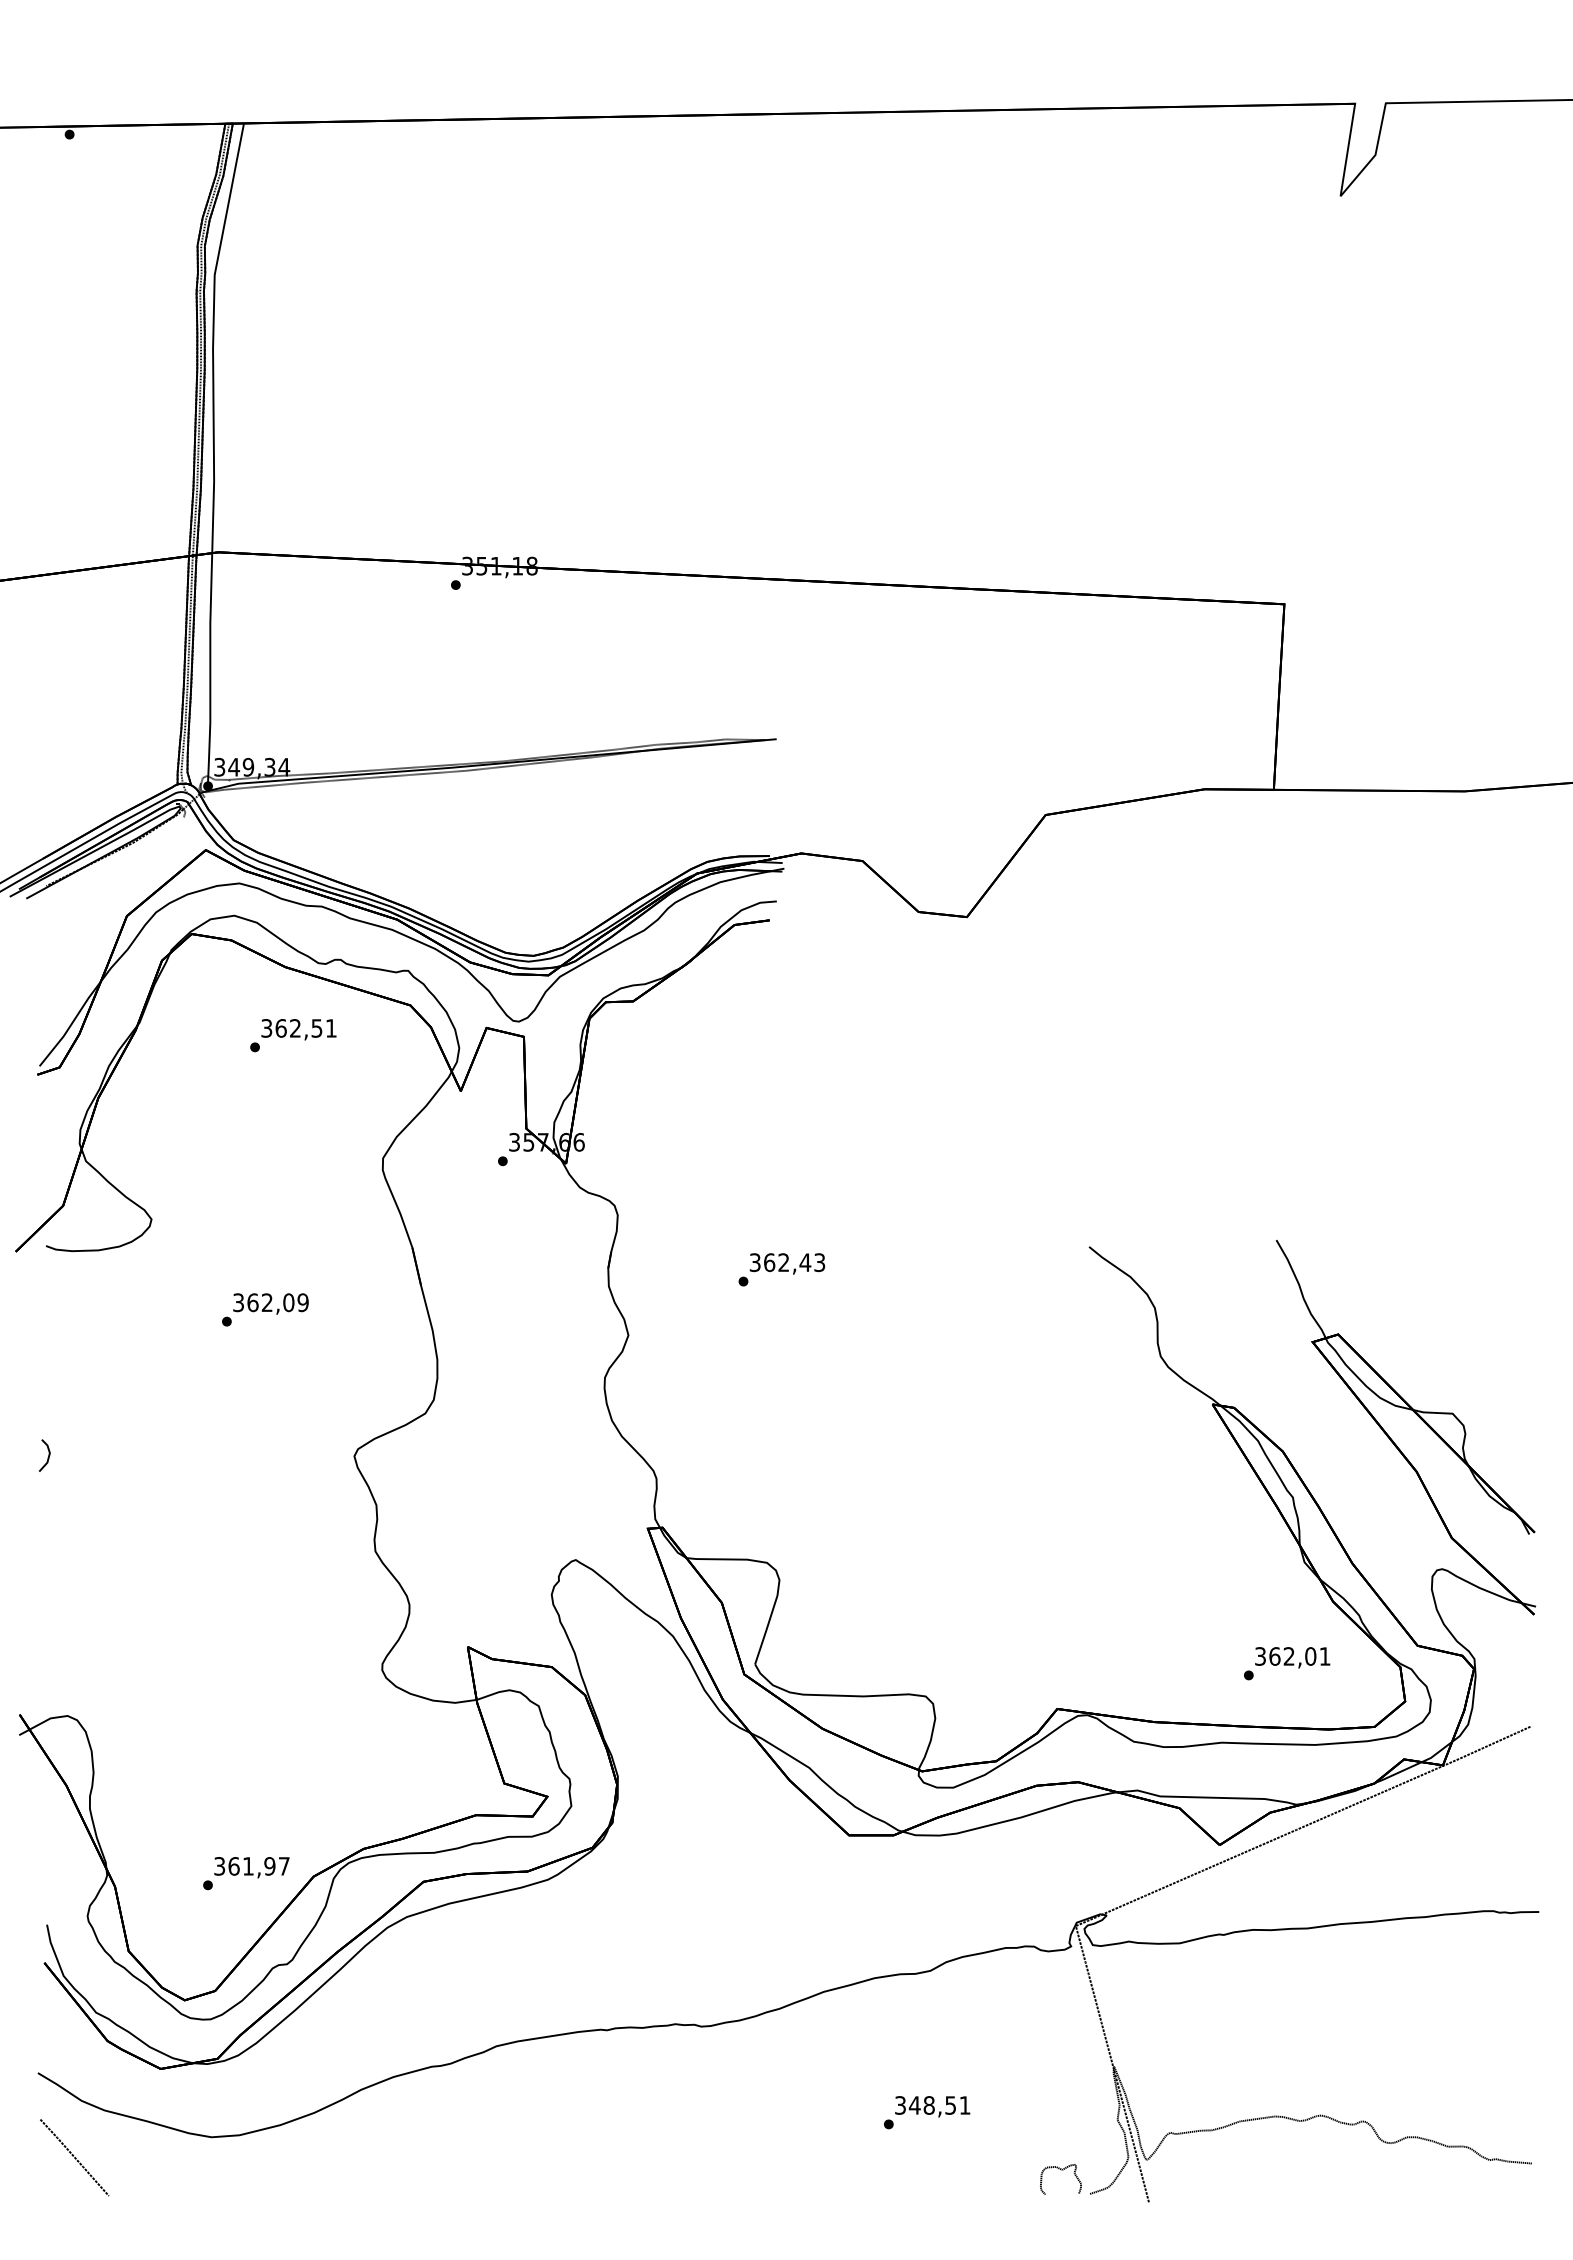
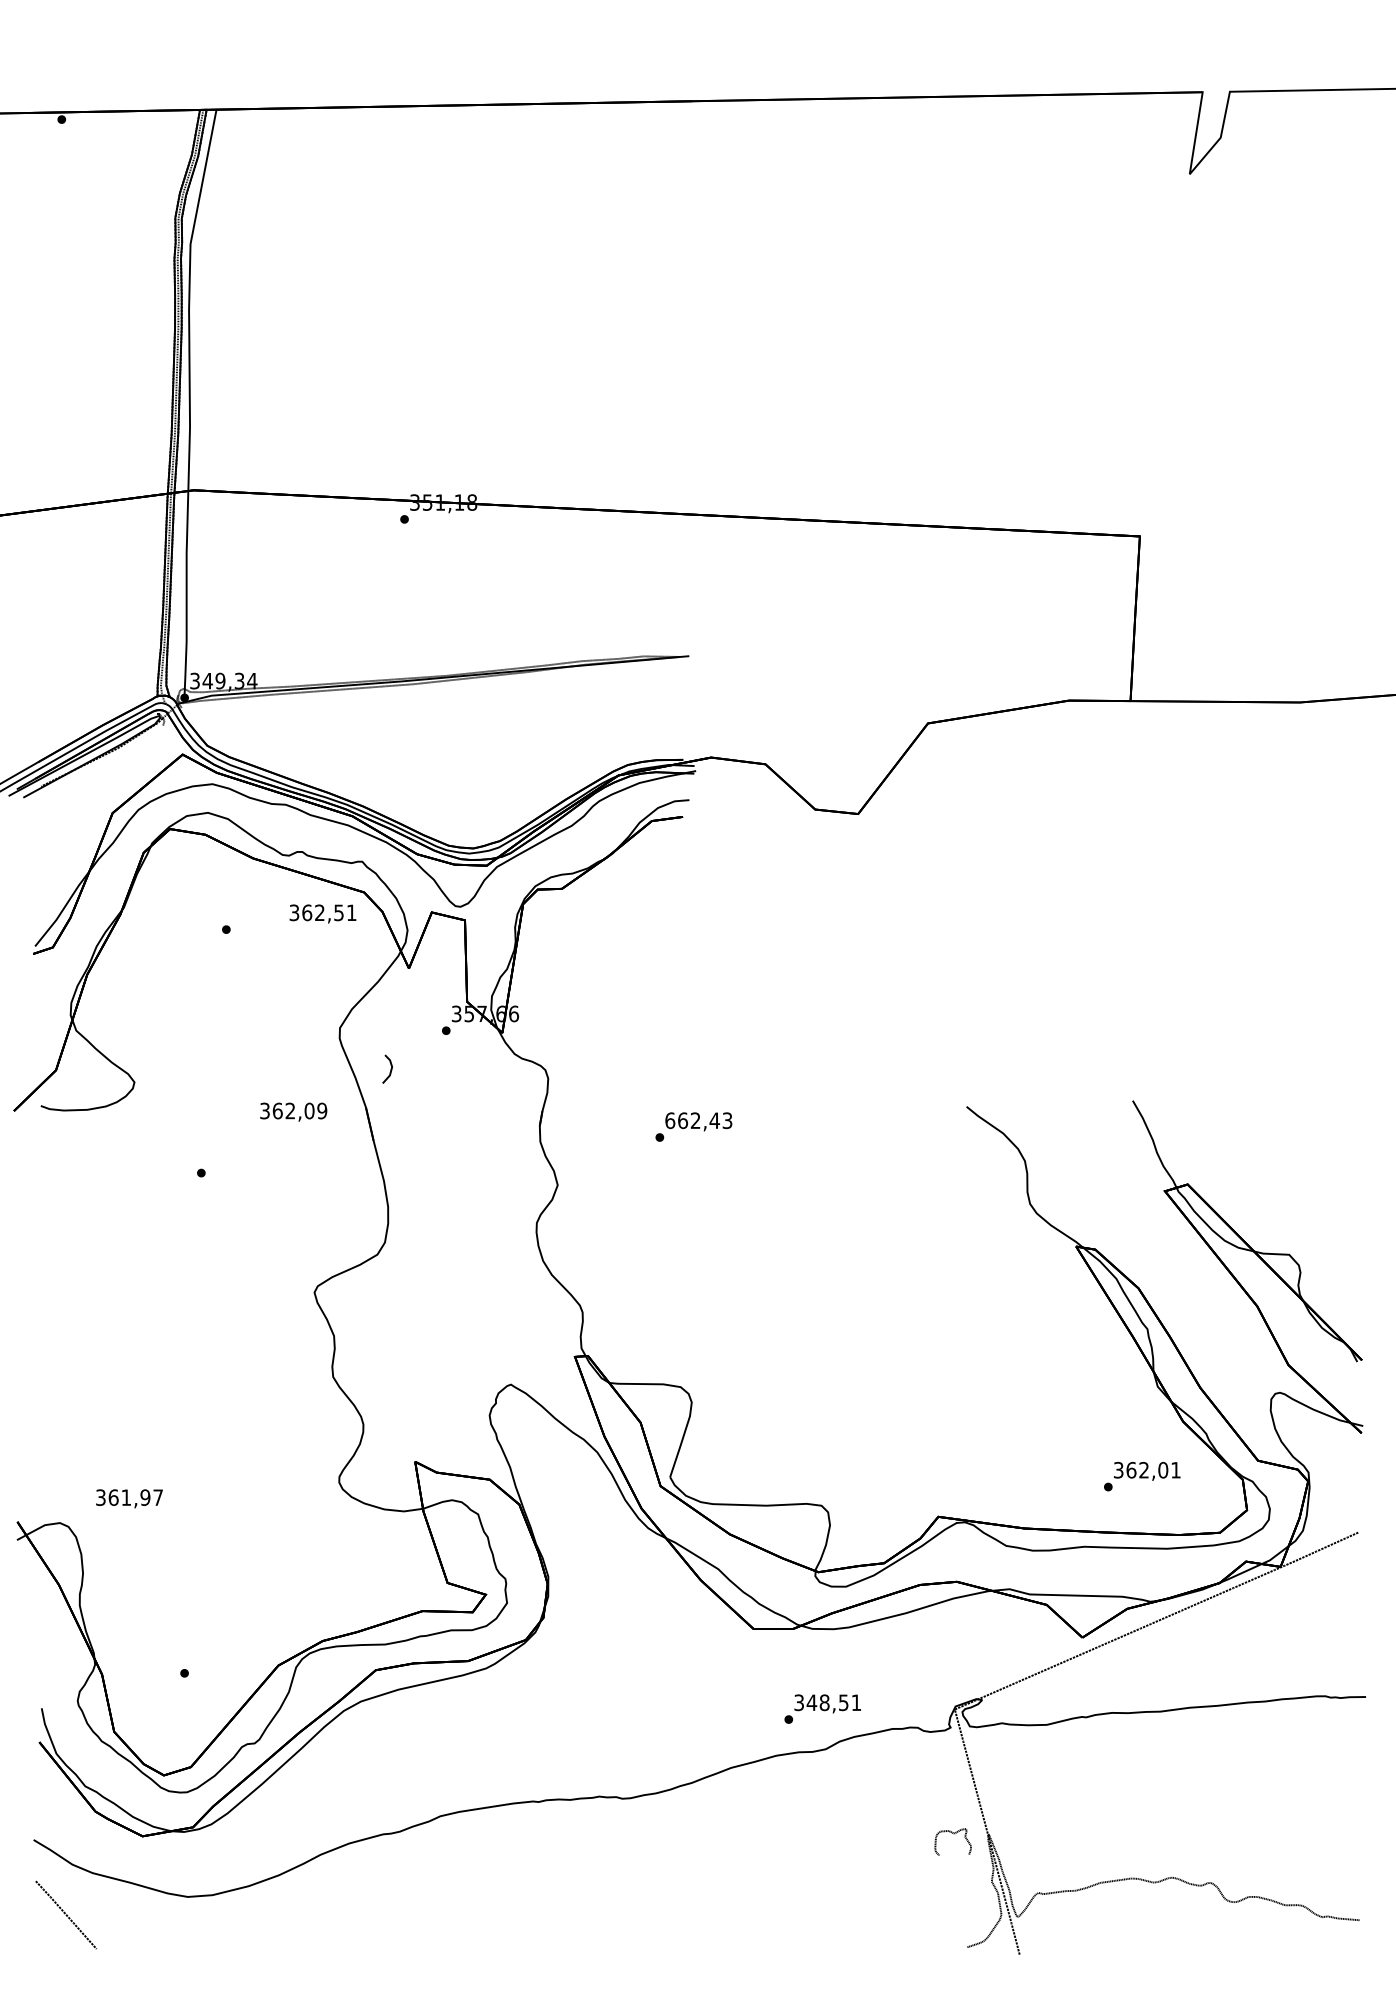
text: (298, 1029) -> (322, 913), moved
text: (754, 1262) -> (669, 1120), 362,43 -> 662,43
text: (270, 1303) -> (293, 1111), moved
line: (47, 1457) -> (390, 1070), moved
text: (251, 1867) -> (129, 1498), moved
text: (927, 2112) -> (823, 1709), moved
curve: (1060, 2170) -> (952, 1834), moved

